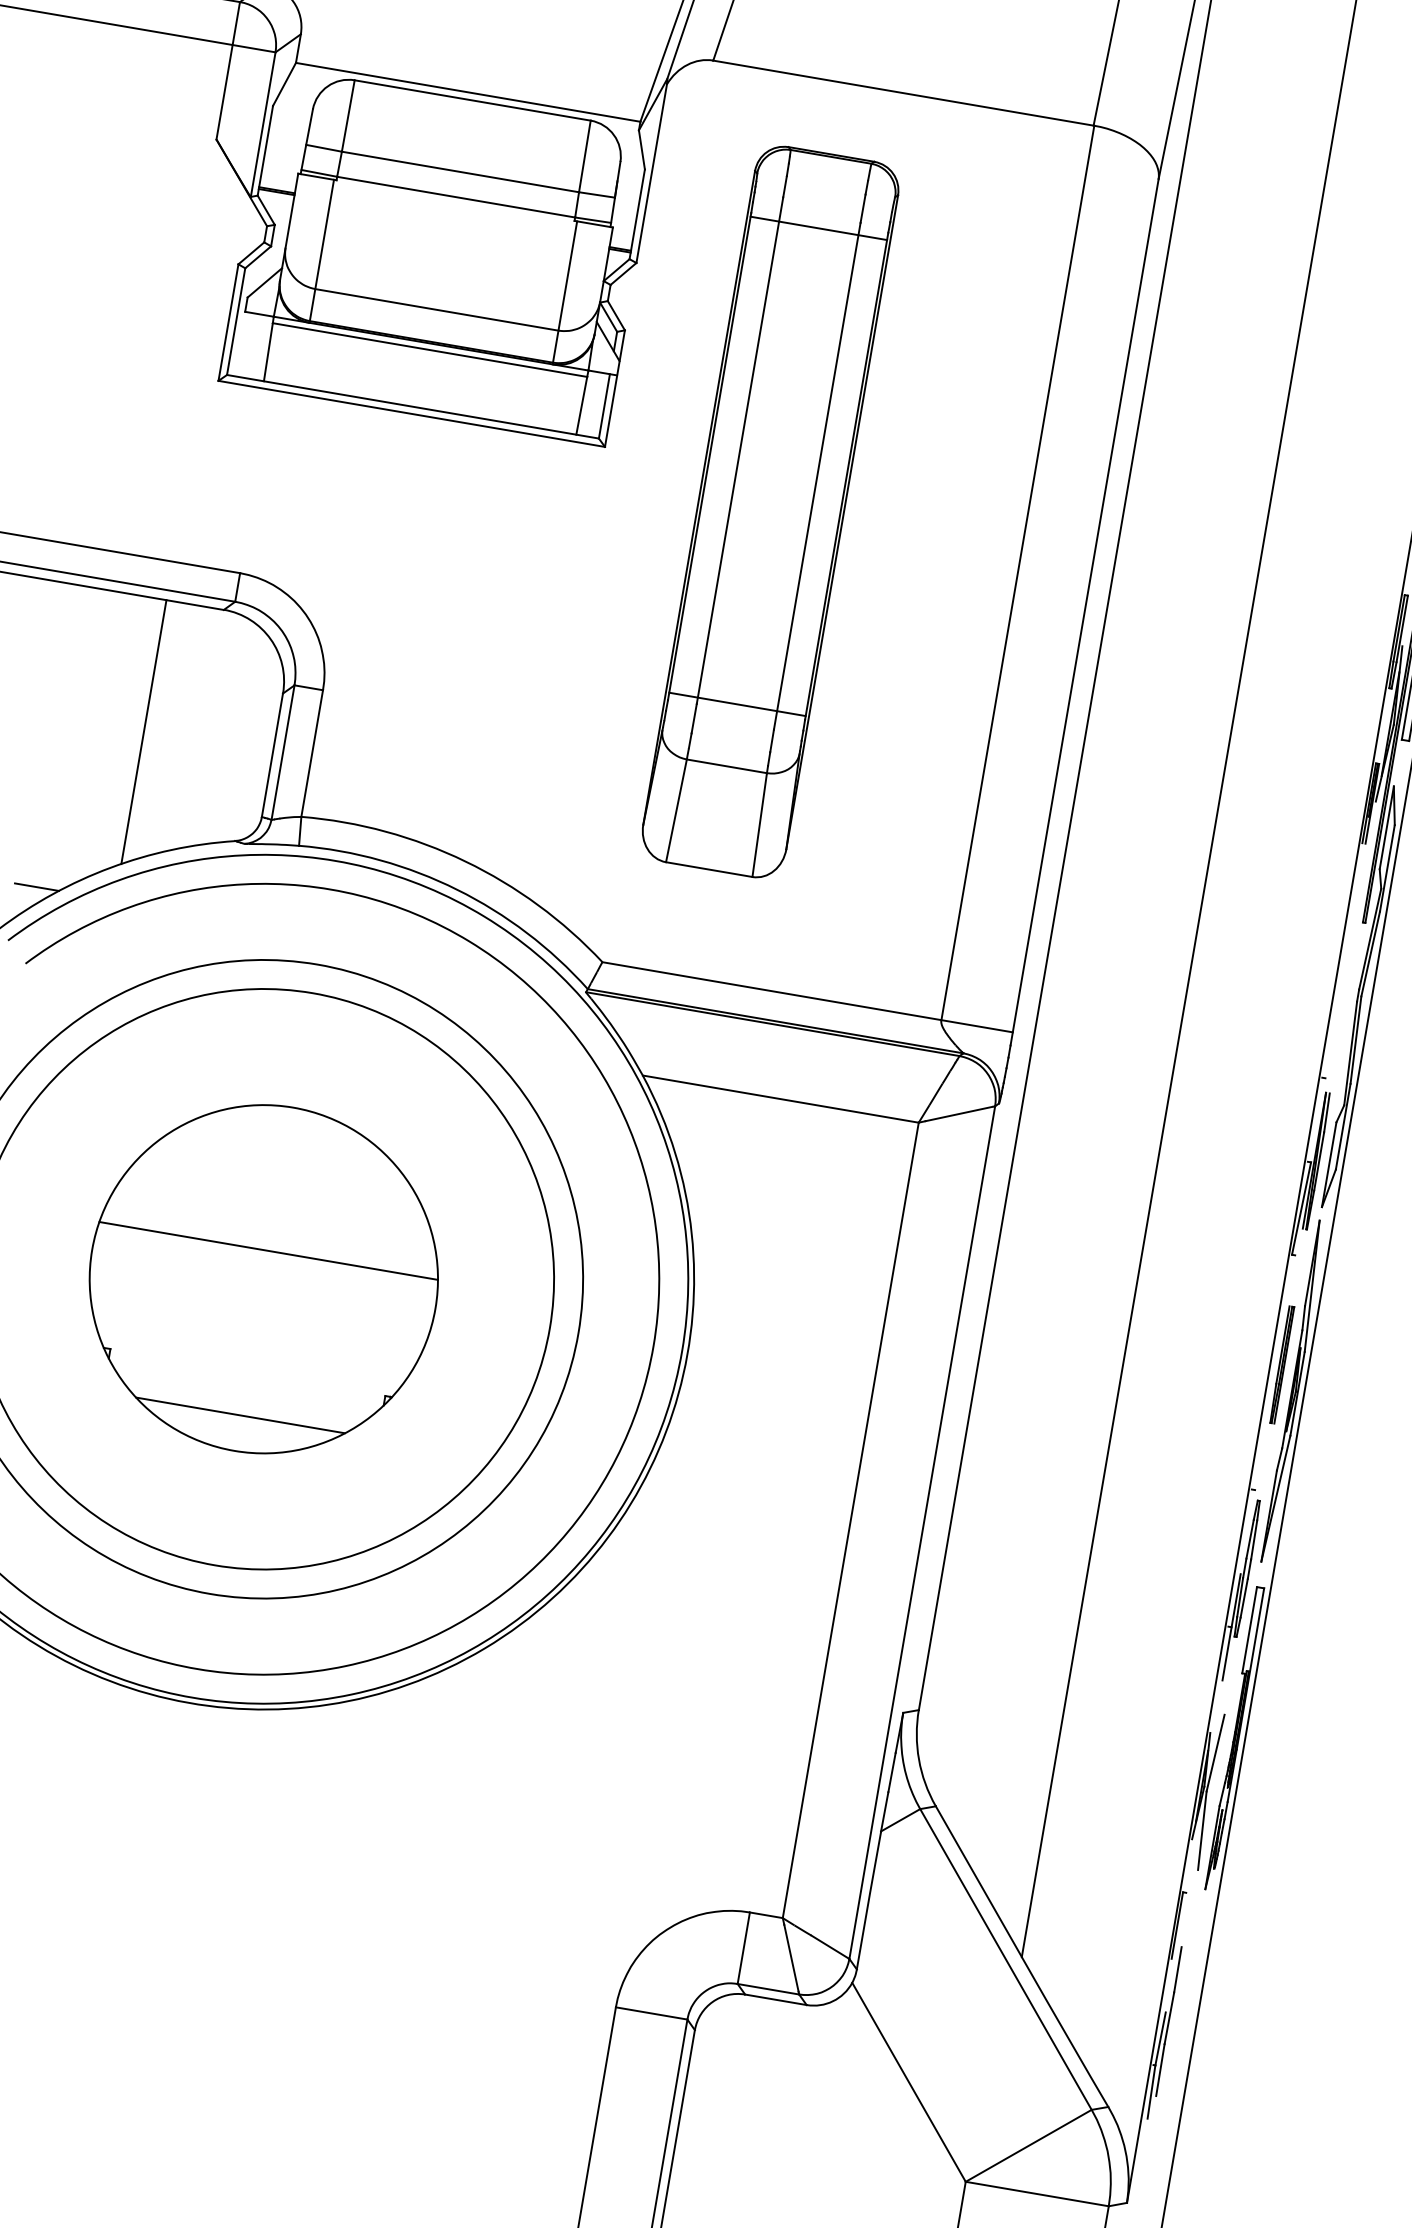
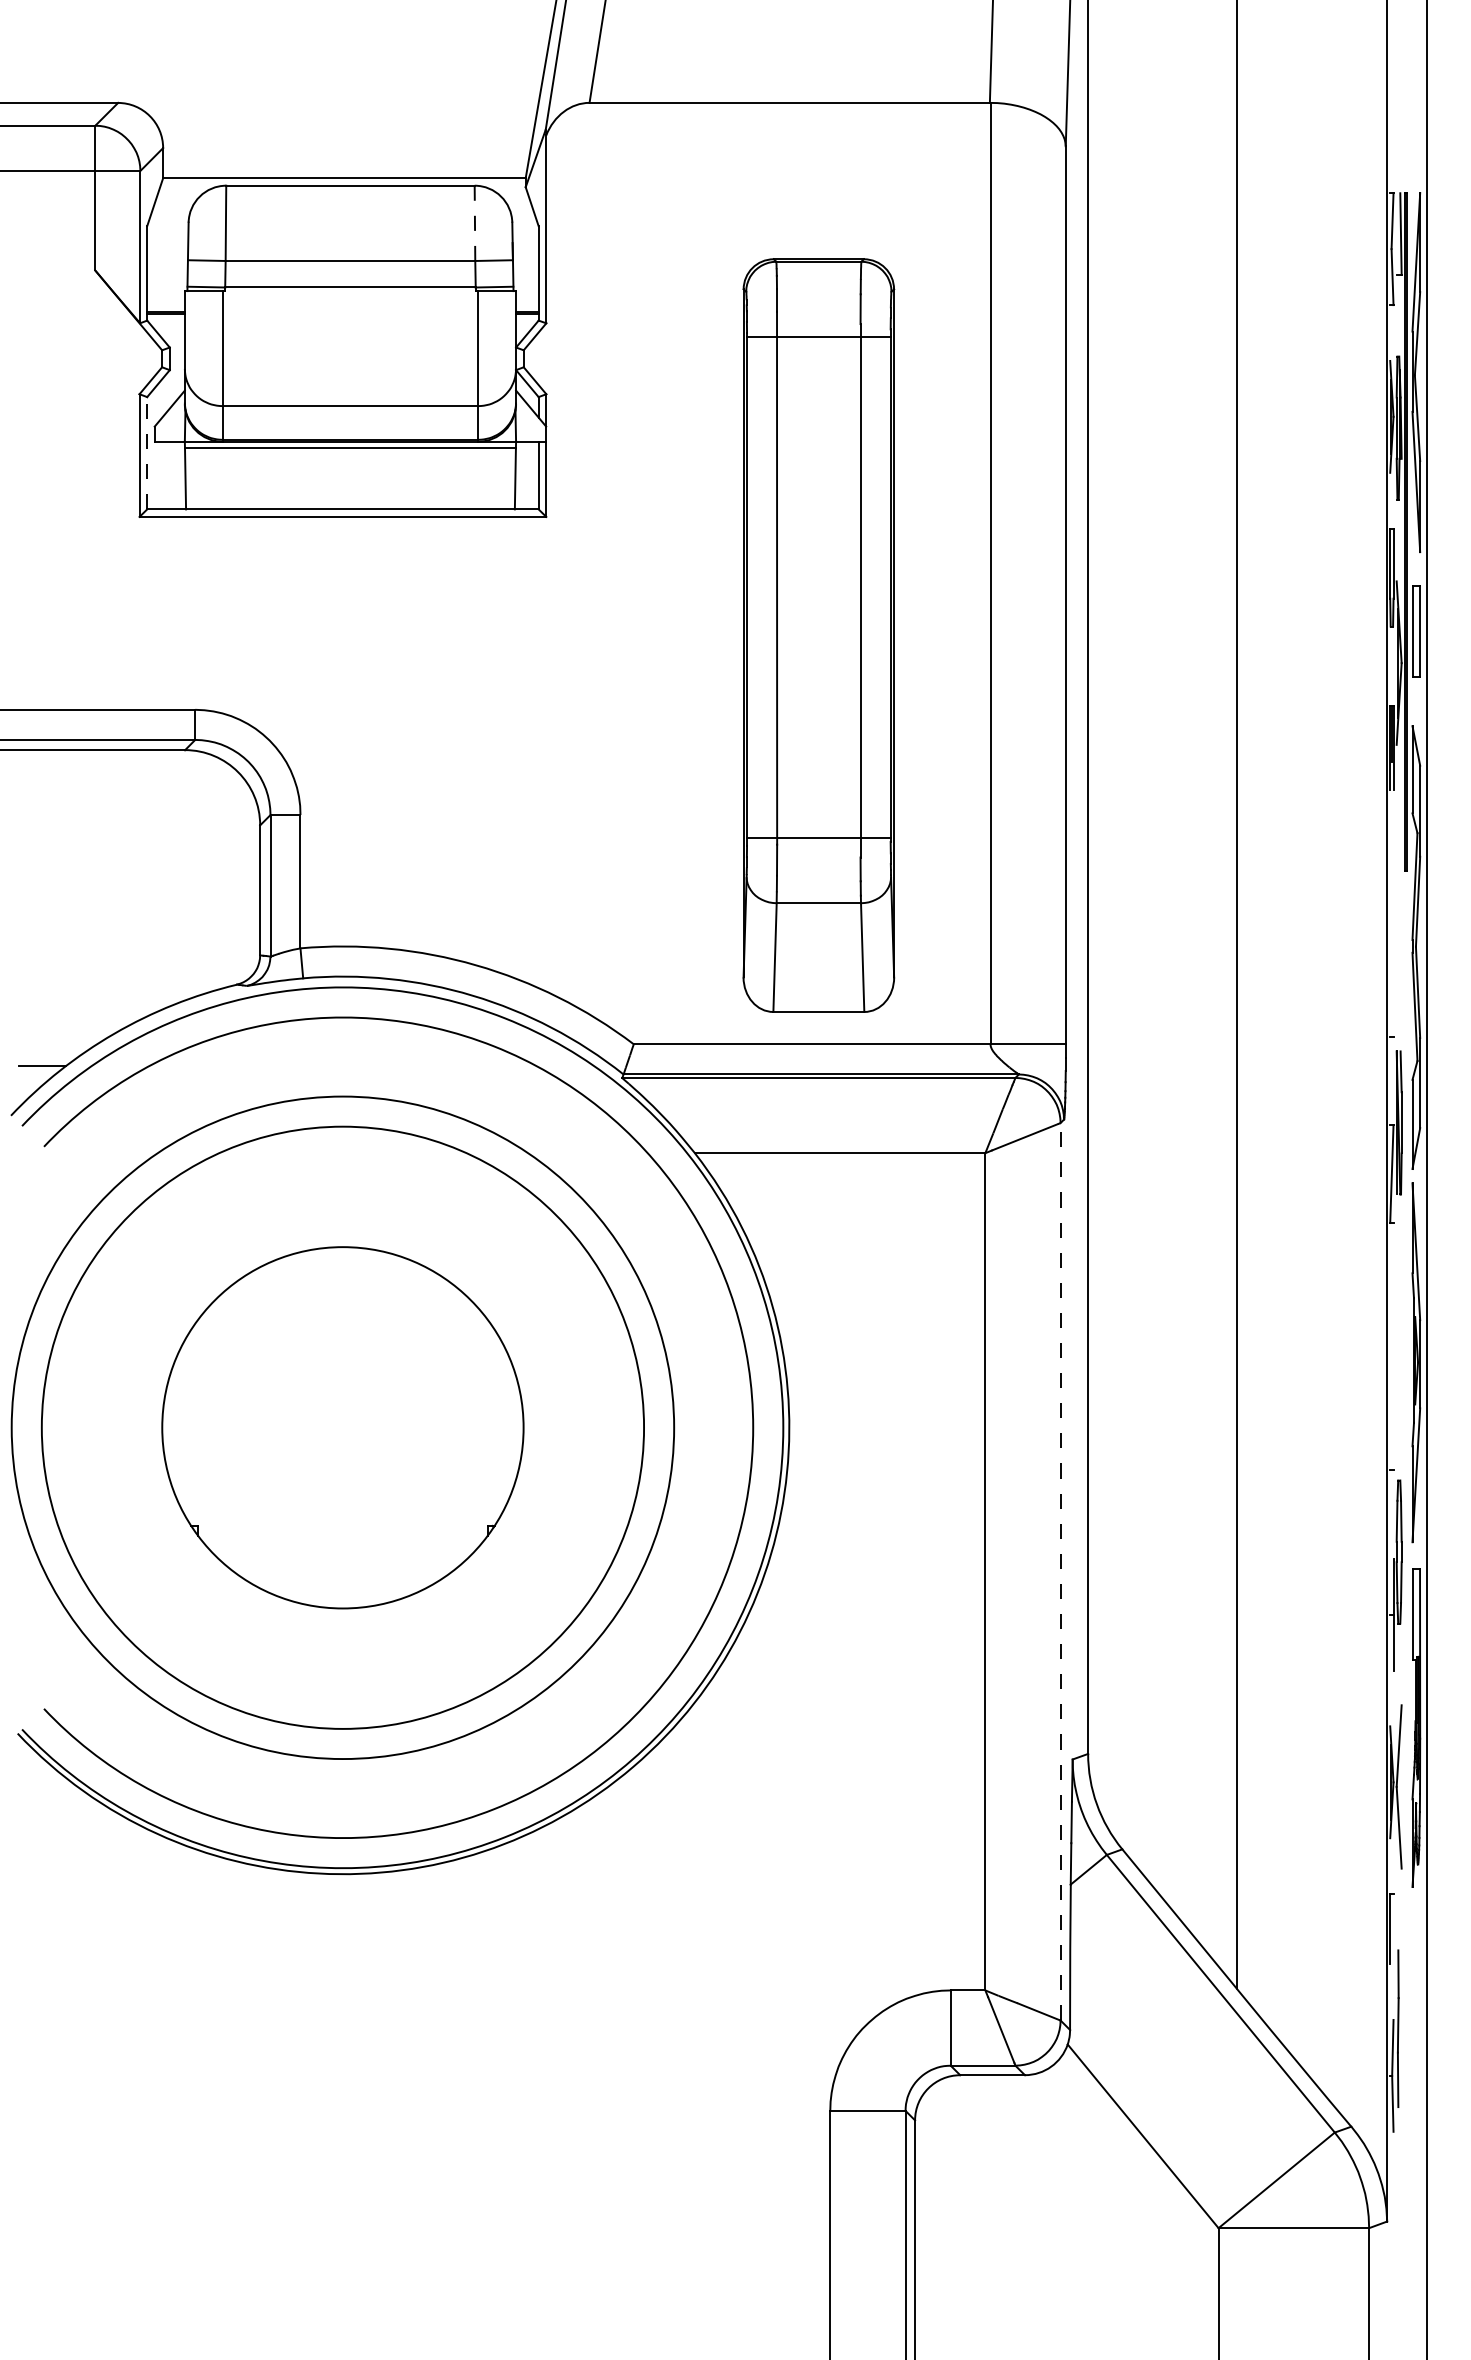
line: (584, 156) -> (474, 223), solid -> dashed
line: (236, 320) -> (147, 452), solid -> dashed
part: (770, 511) -> (818, 635), moved
line: (143, 732) -> (124, 889), removed
line: (268, 1251) -> (342, 1398), removed
part: (1281, 1364) -> (1398, 1337), removed
line: (240, 1415) -> (342, 1571), removed
line: (922, 1532) -> (1060, 1571), solid -> dashed

